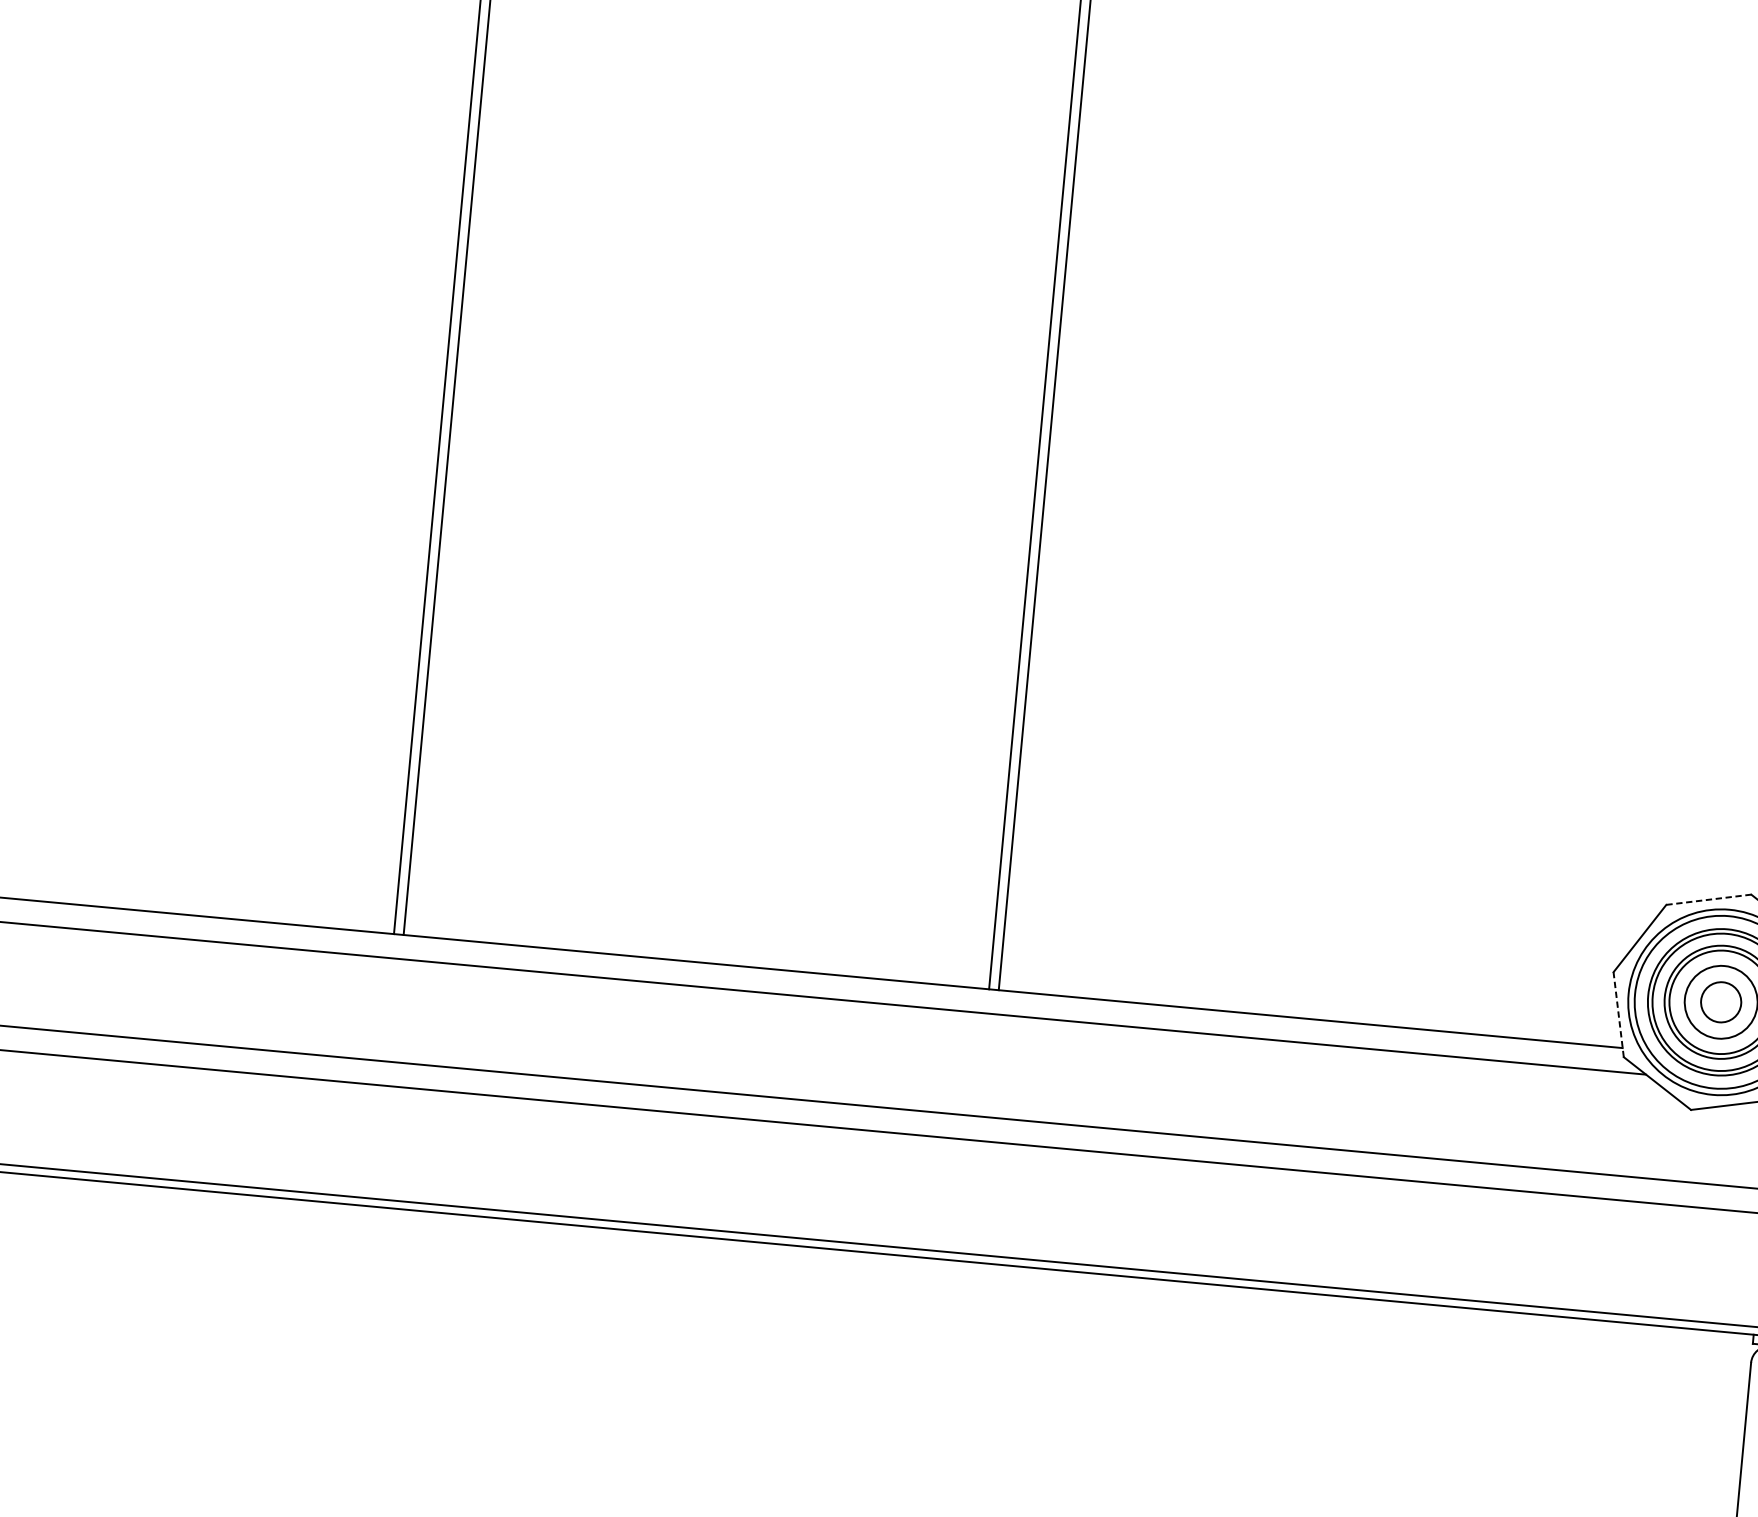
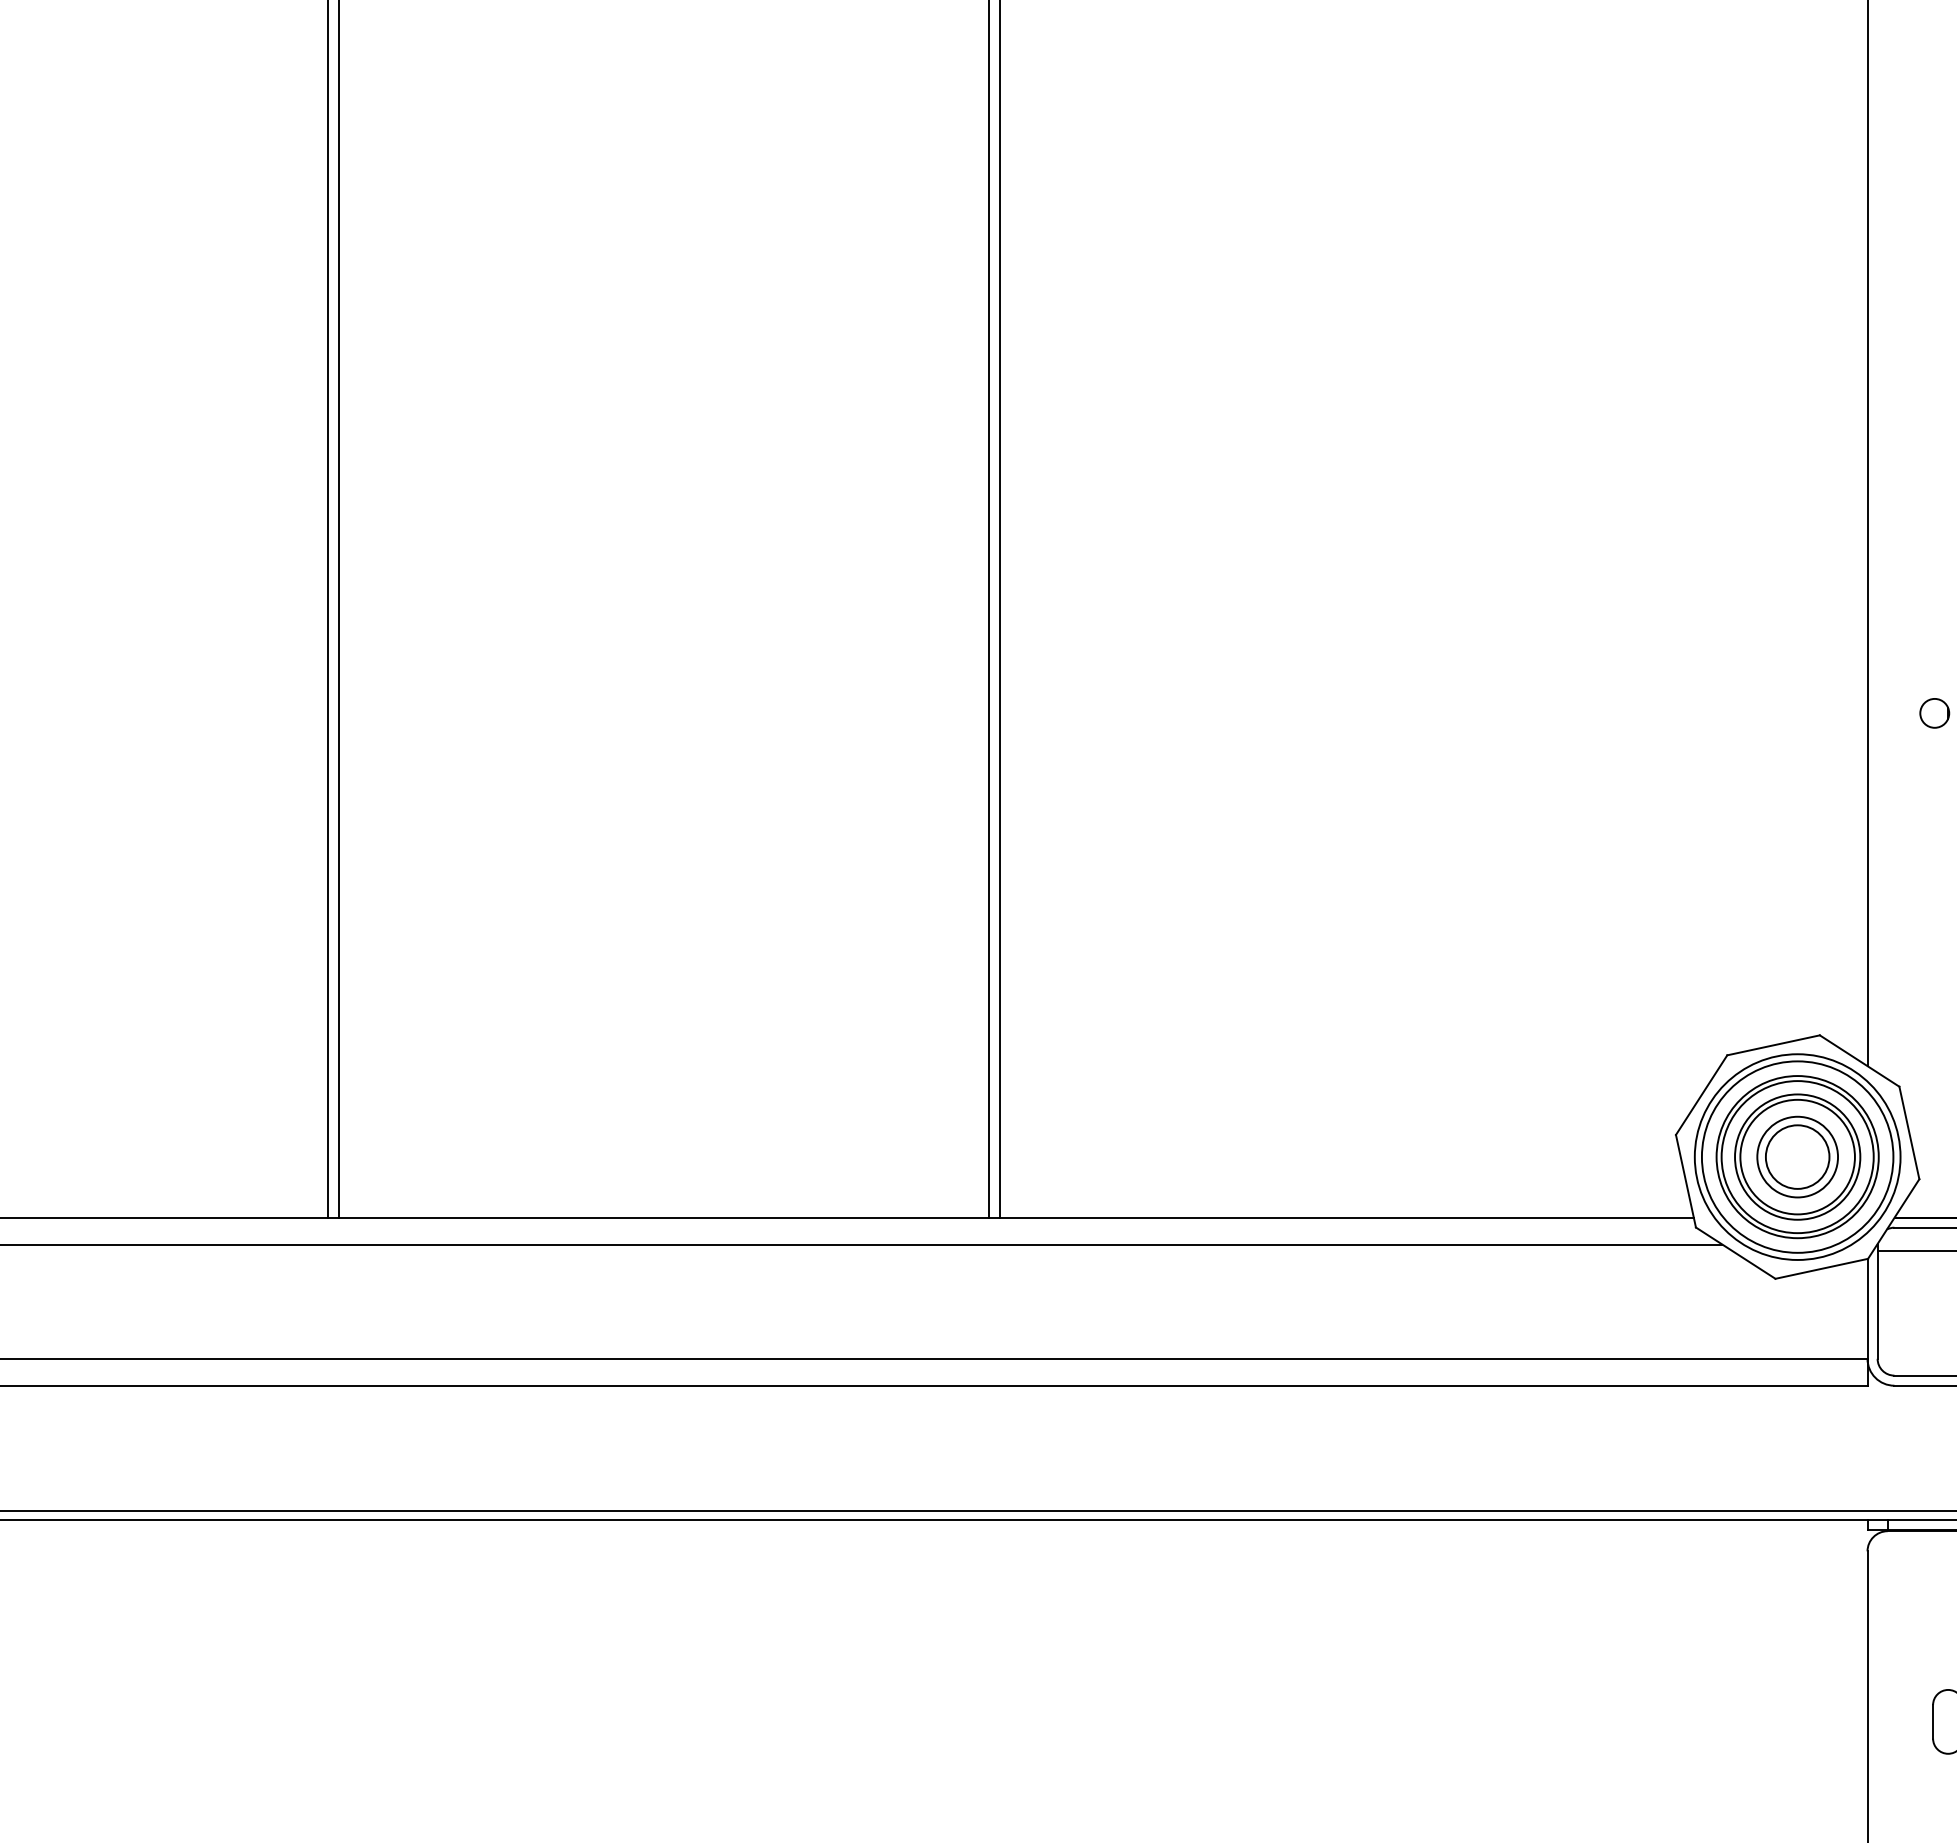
line: (1709, 899) -> (1774, 1045), dashed -> solid
circle: (1721, 1001) -> (1797, 1156), size x1.43
line: (1618, 1013) -> (1685, 1180), dashed -> solid

